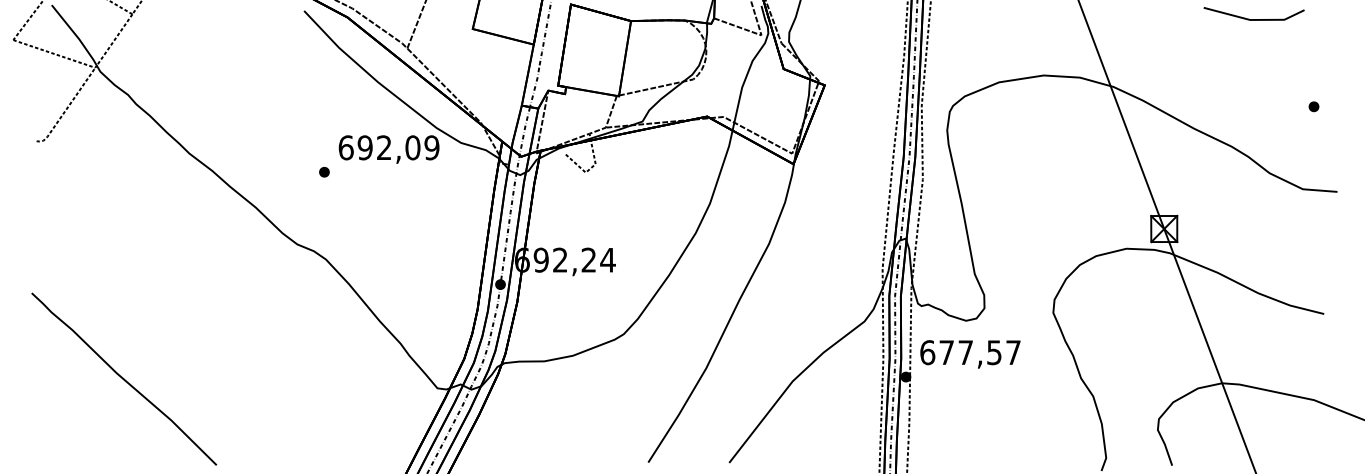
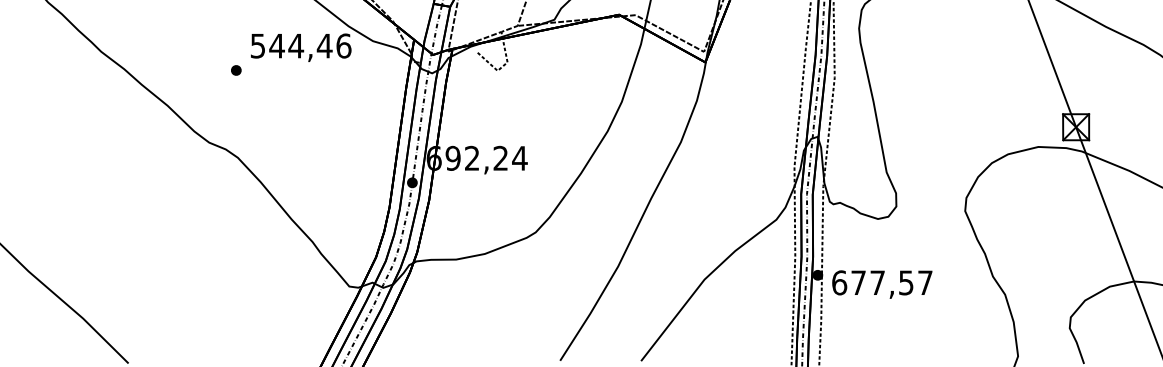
text: (388, 147) -> (300, 45), 692,09 -> 544,46
text: (970, 354) -> (882, 284), moved

